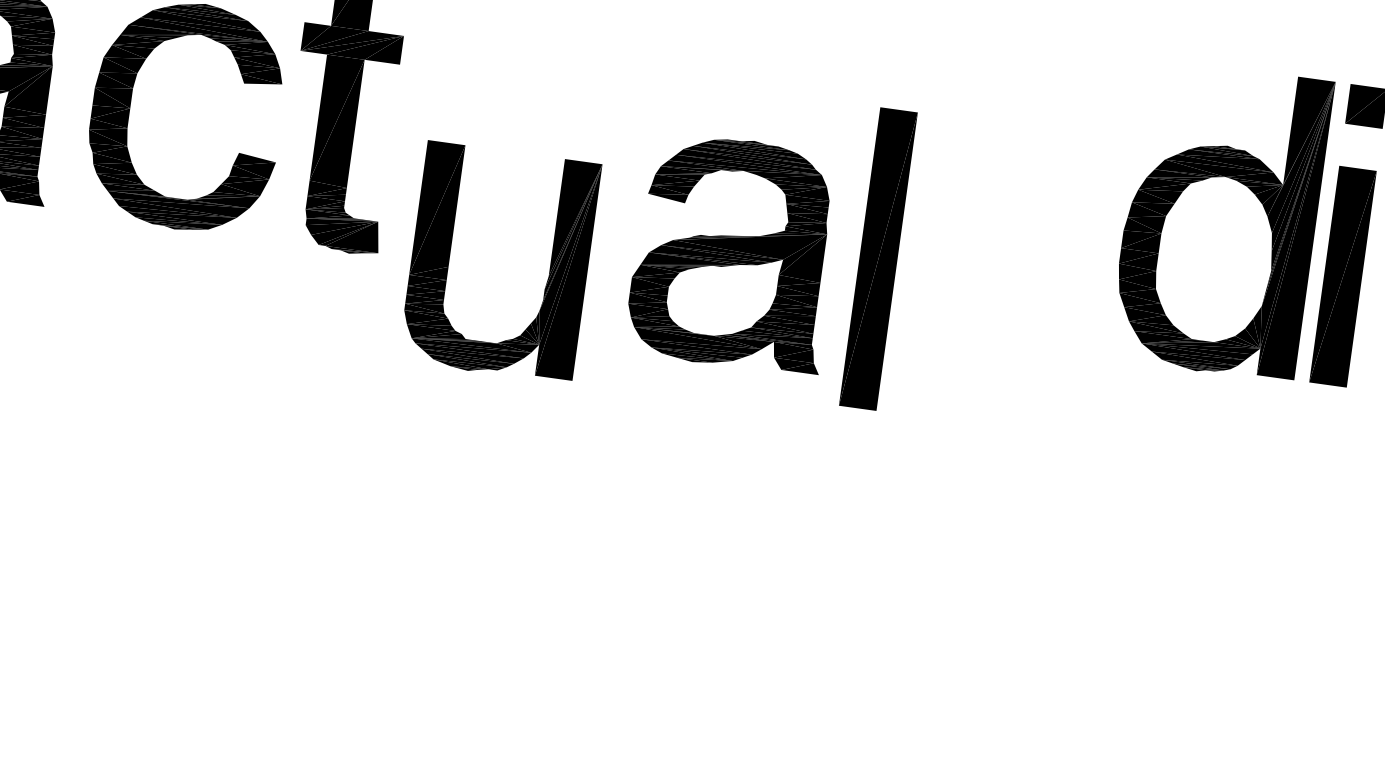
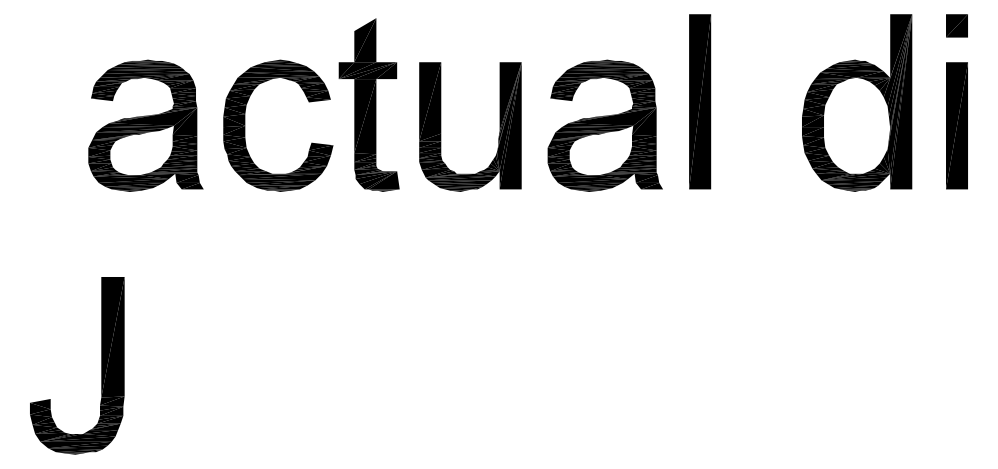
part: (1221, 219) -> (857, 102), moved
part: (734, 252) -> (604, 125), moved
part: (450, 254) -> (441, 126), moved
part: (879, 258) -> (700, 101), moved

